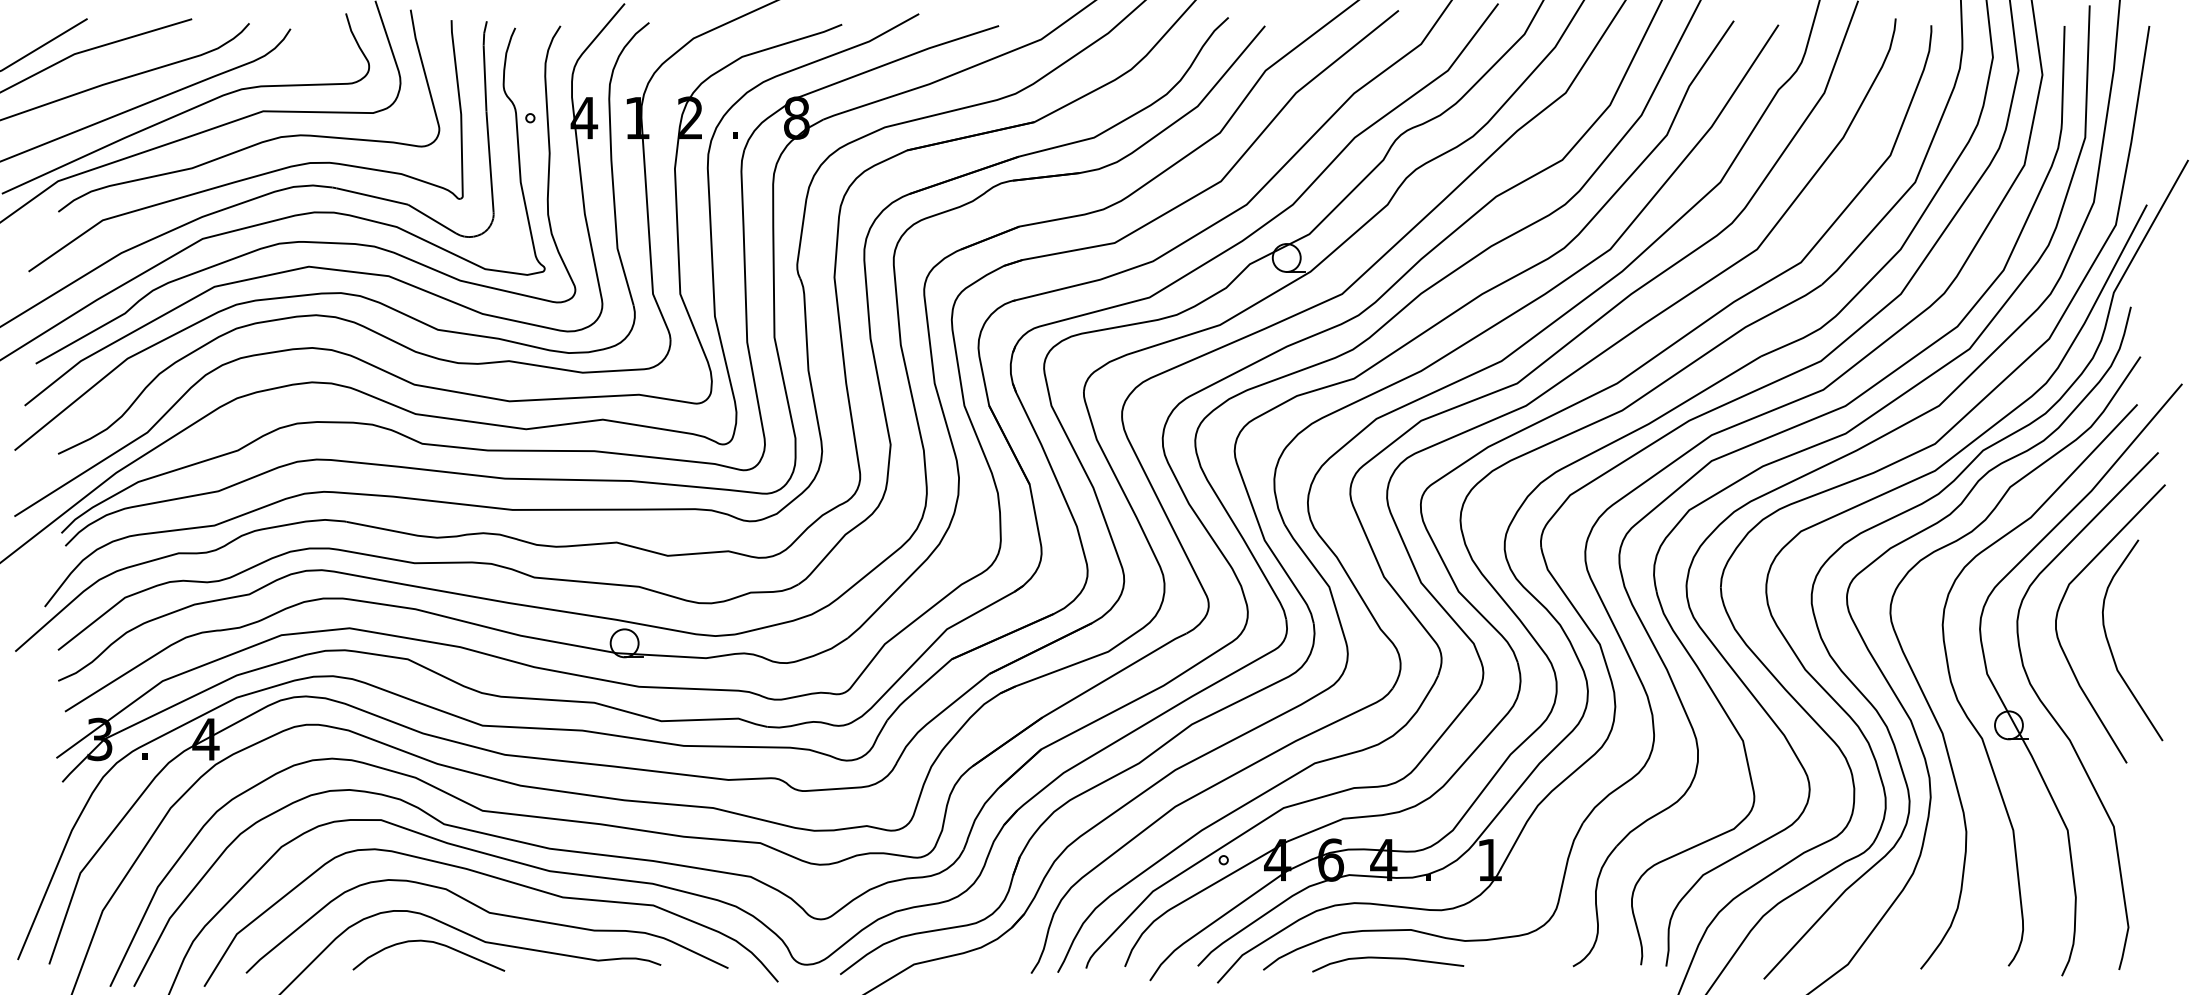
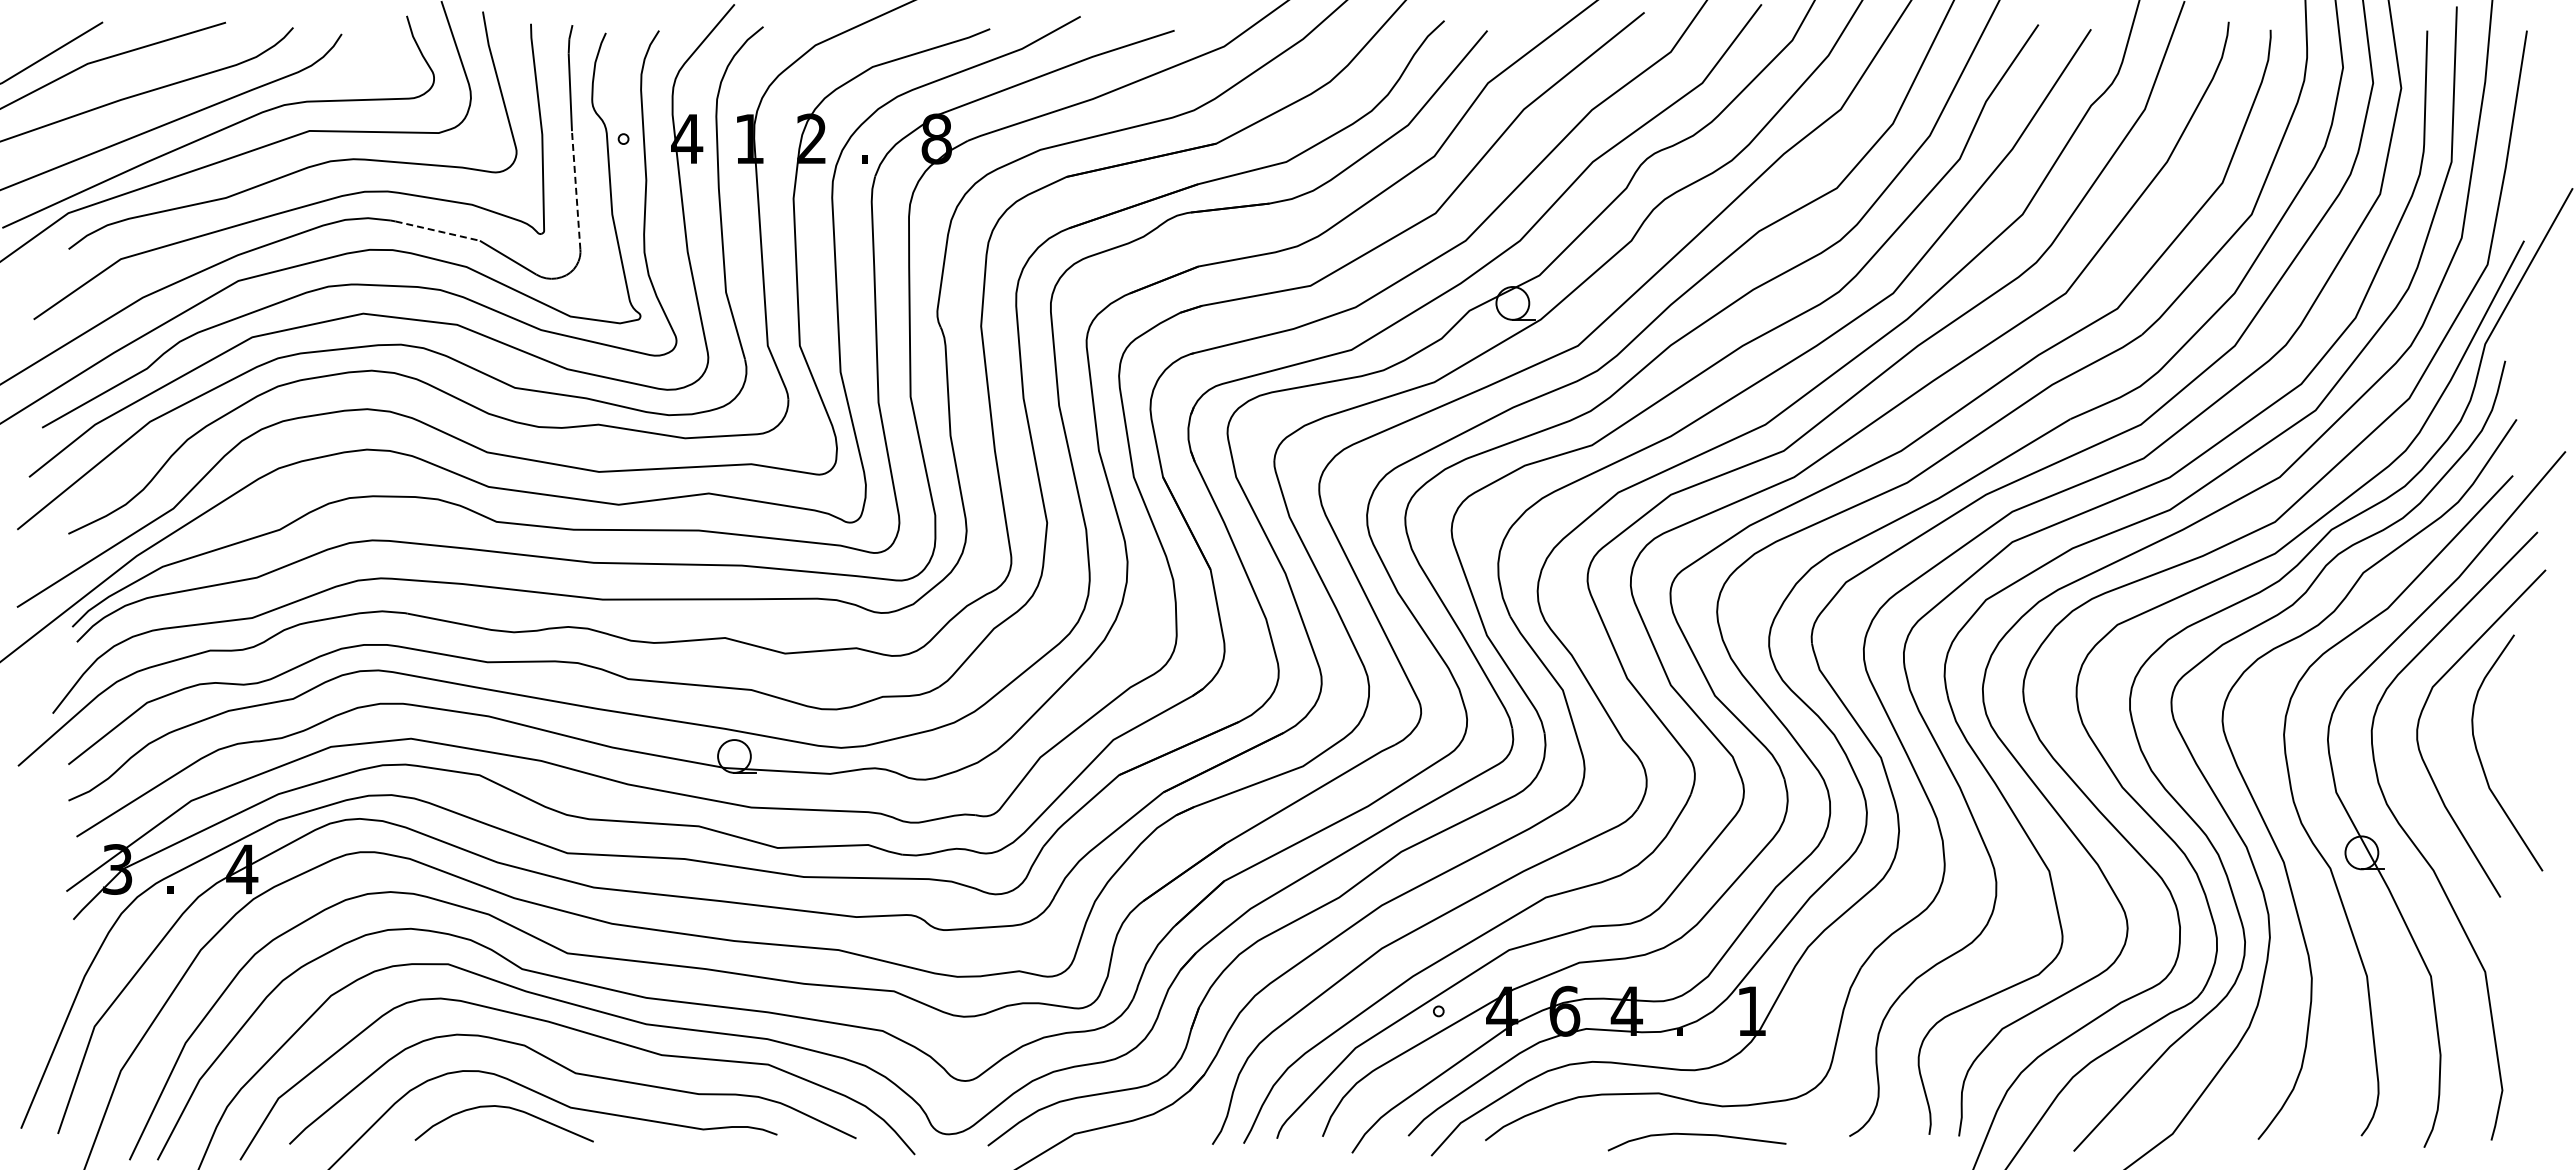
line: (490, 161) -> (576, 189), solid -> dashed
line: (372, 196) -> (438, 231), solid -> dashed
curve: (1387, 958) -> (1696, 1135), moved

